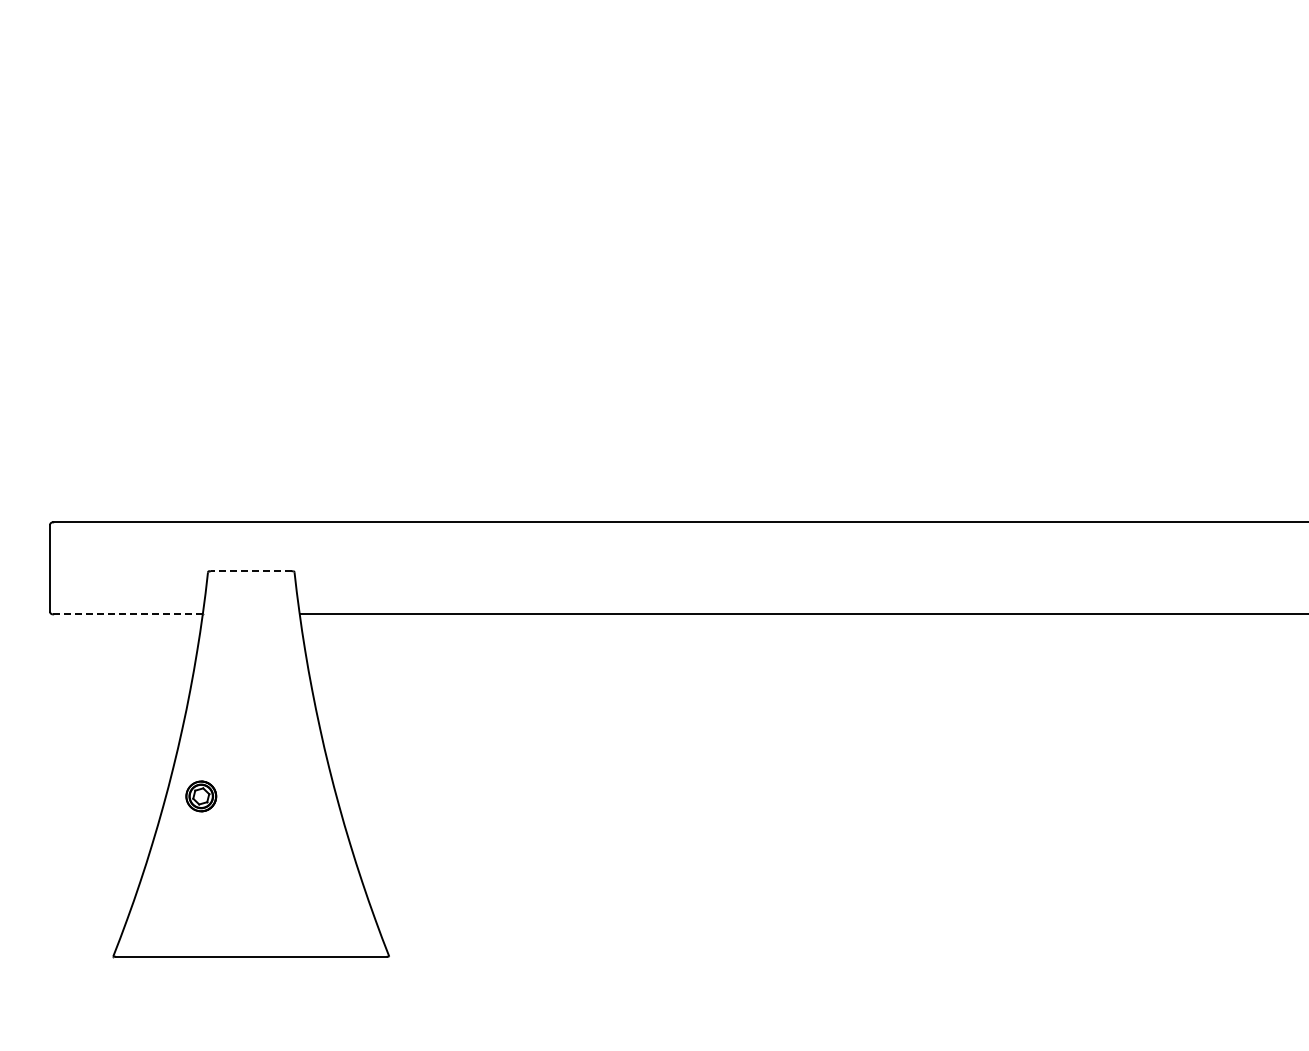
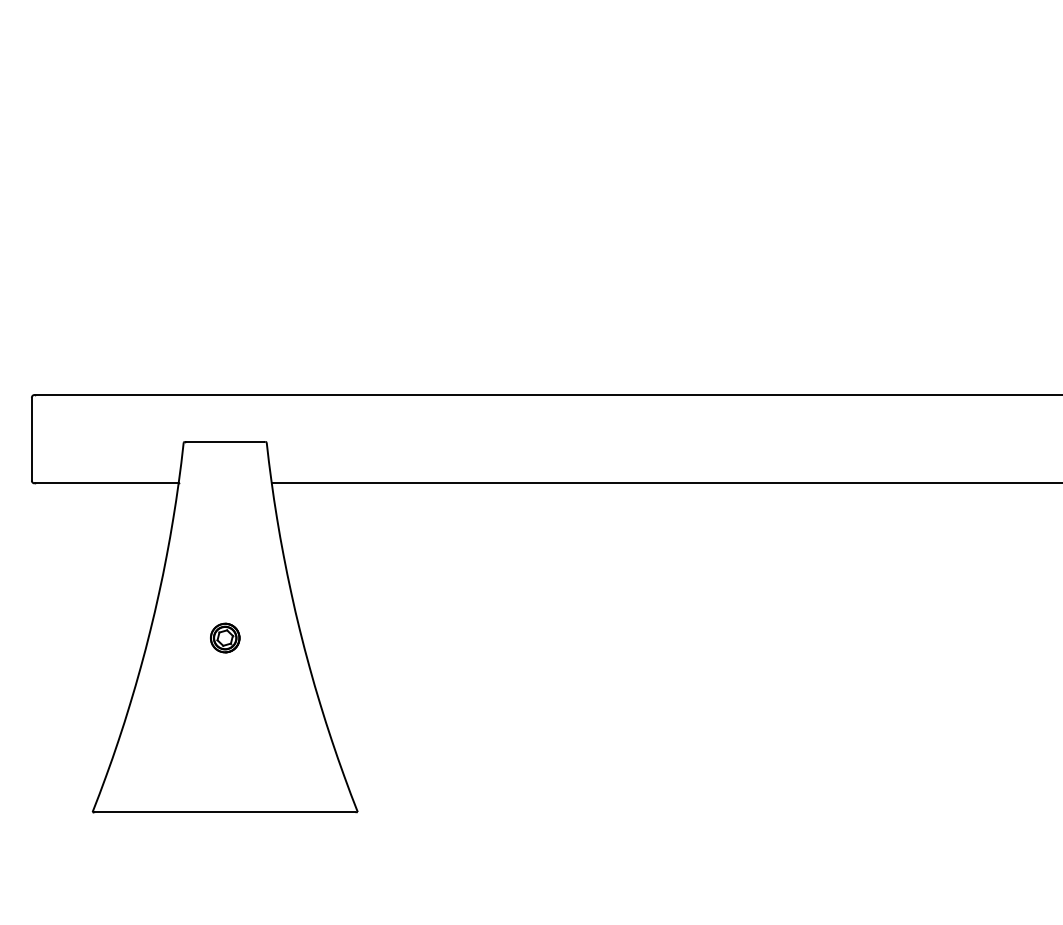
line: (250, 571) -> (224, 442), dashed -> solid
line: (127, 614) -> (106, 483), dashed -> solid
part: (201, 796) -> (225, 638), moved

